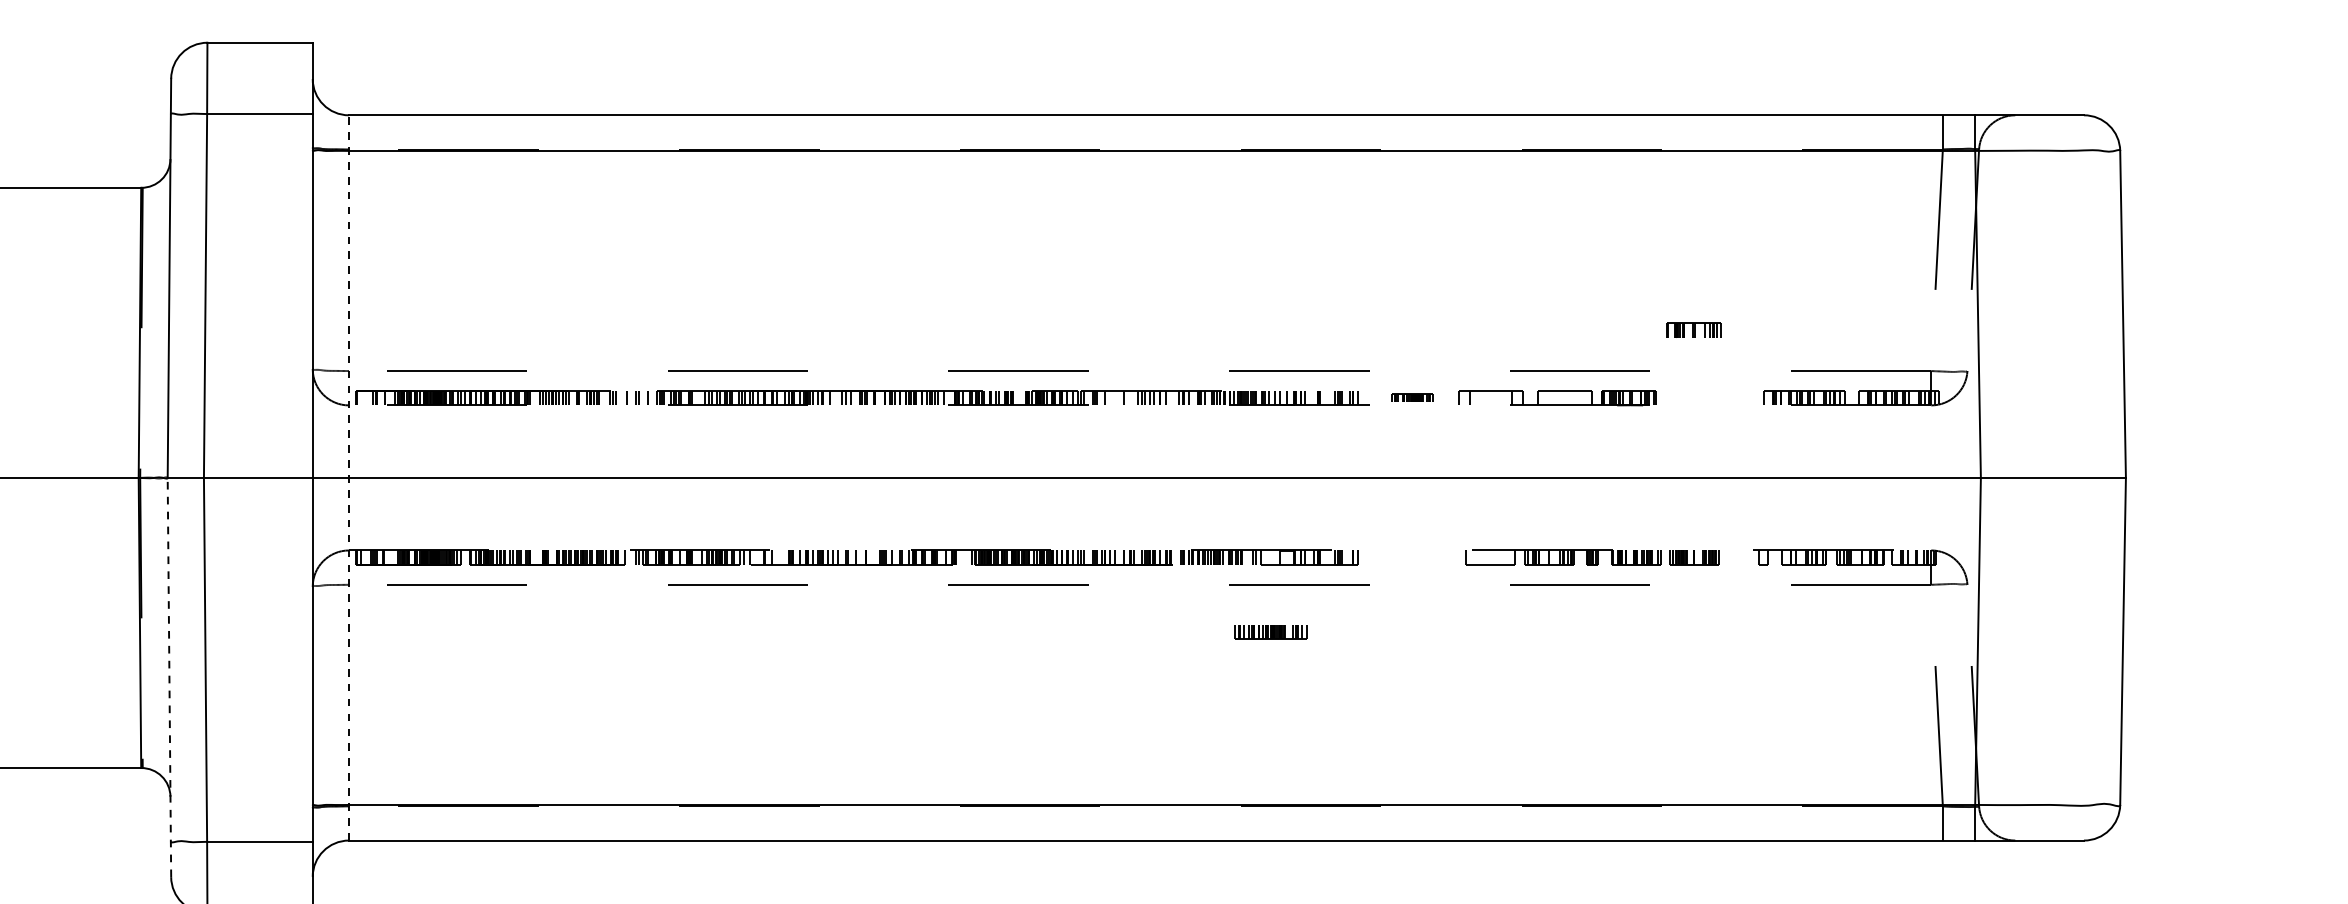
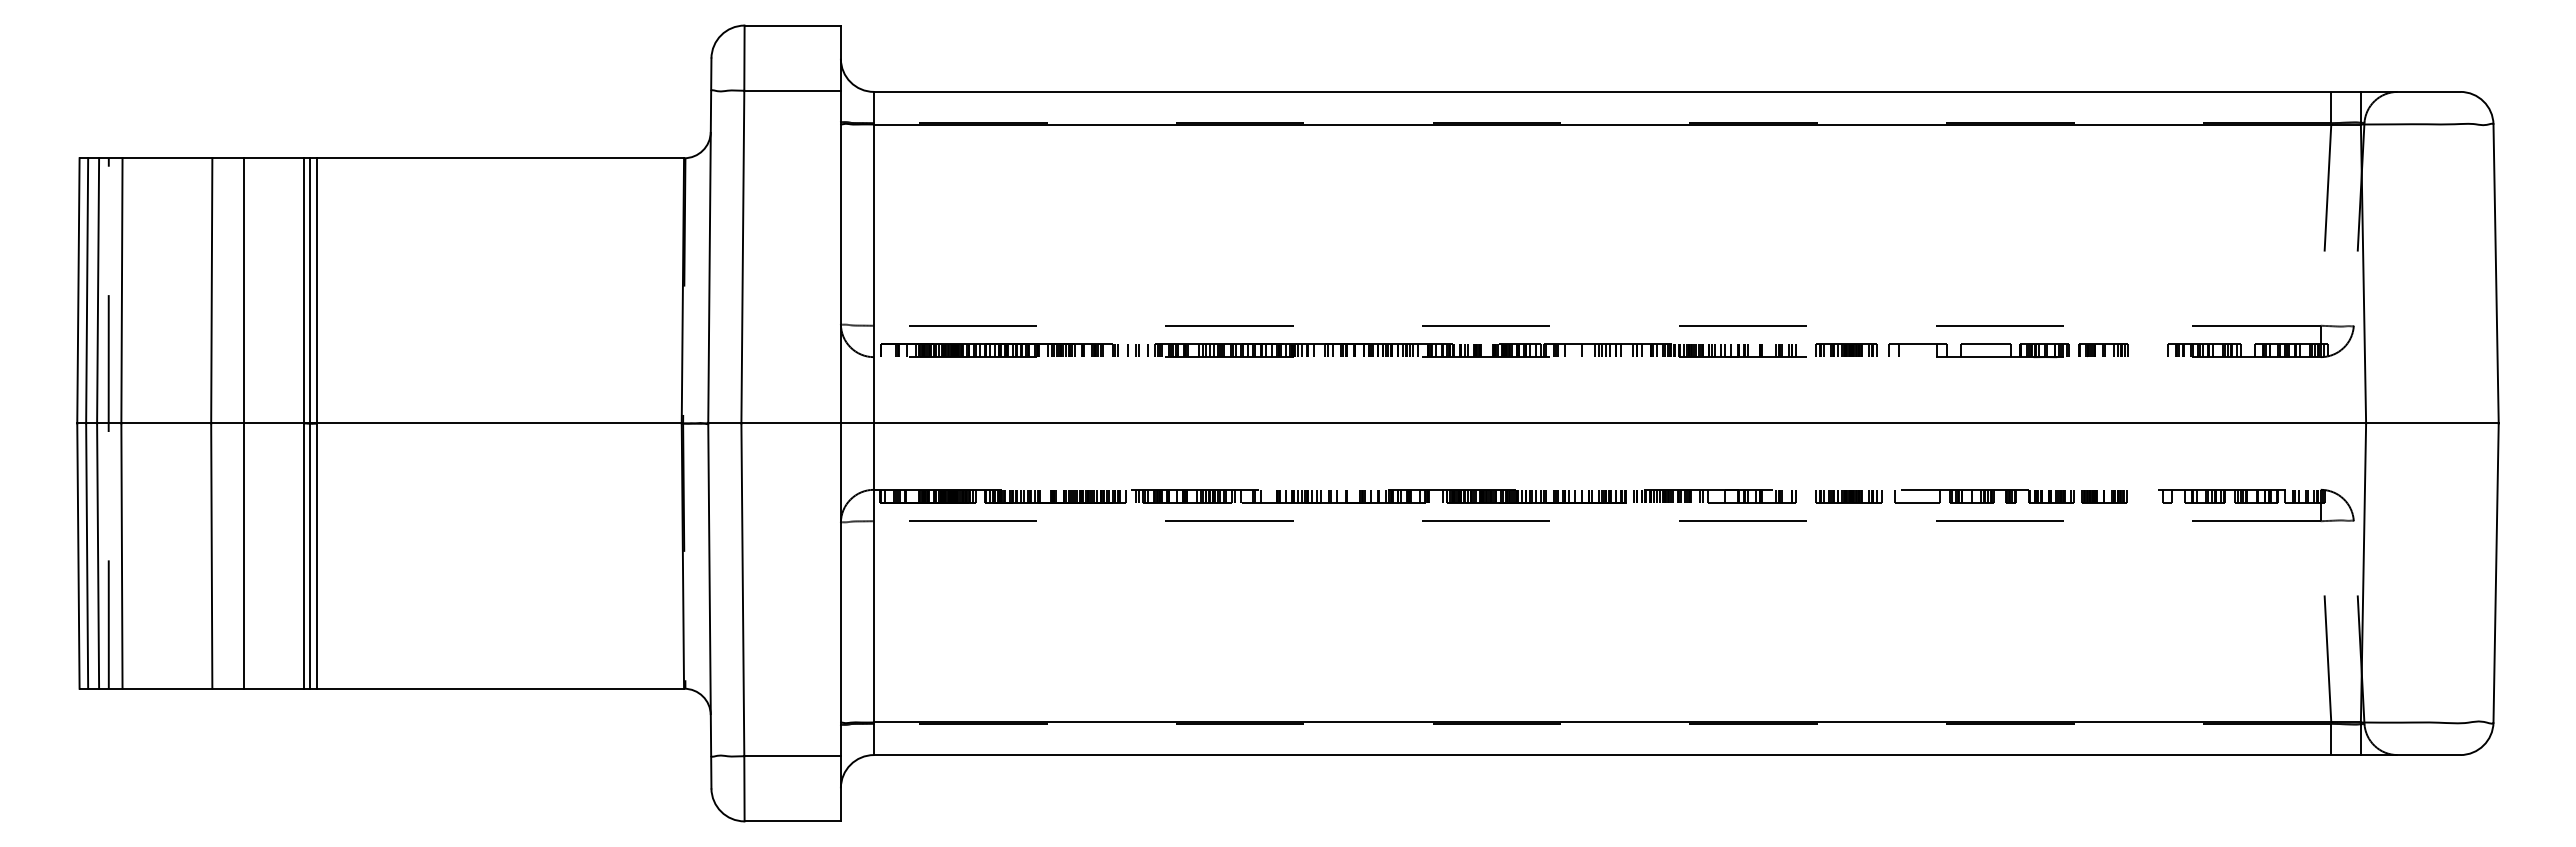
part: (1693, 329) -> (2103, 349), moved
part: (1412, 397) -> (1846, 349), size x1.67
line: (349, 477) -> (874, 423), dashed -> solid
part: (1270, 632) -> (1848, 496), moved
line: (169, 678) -> (709, 606), dashed -> solid

